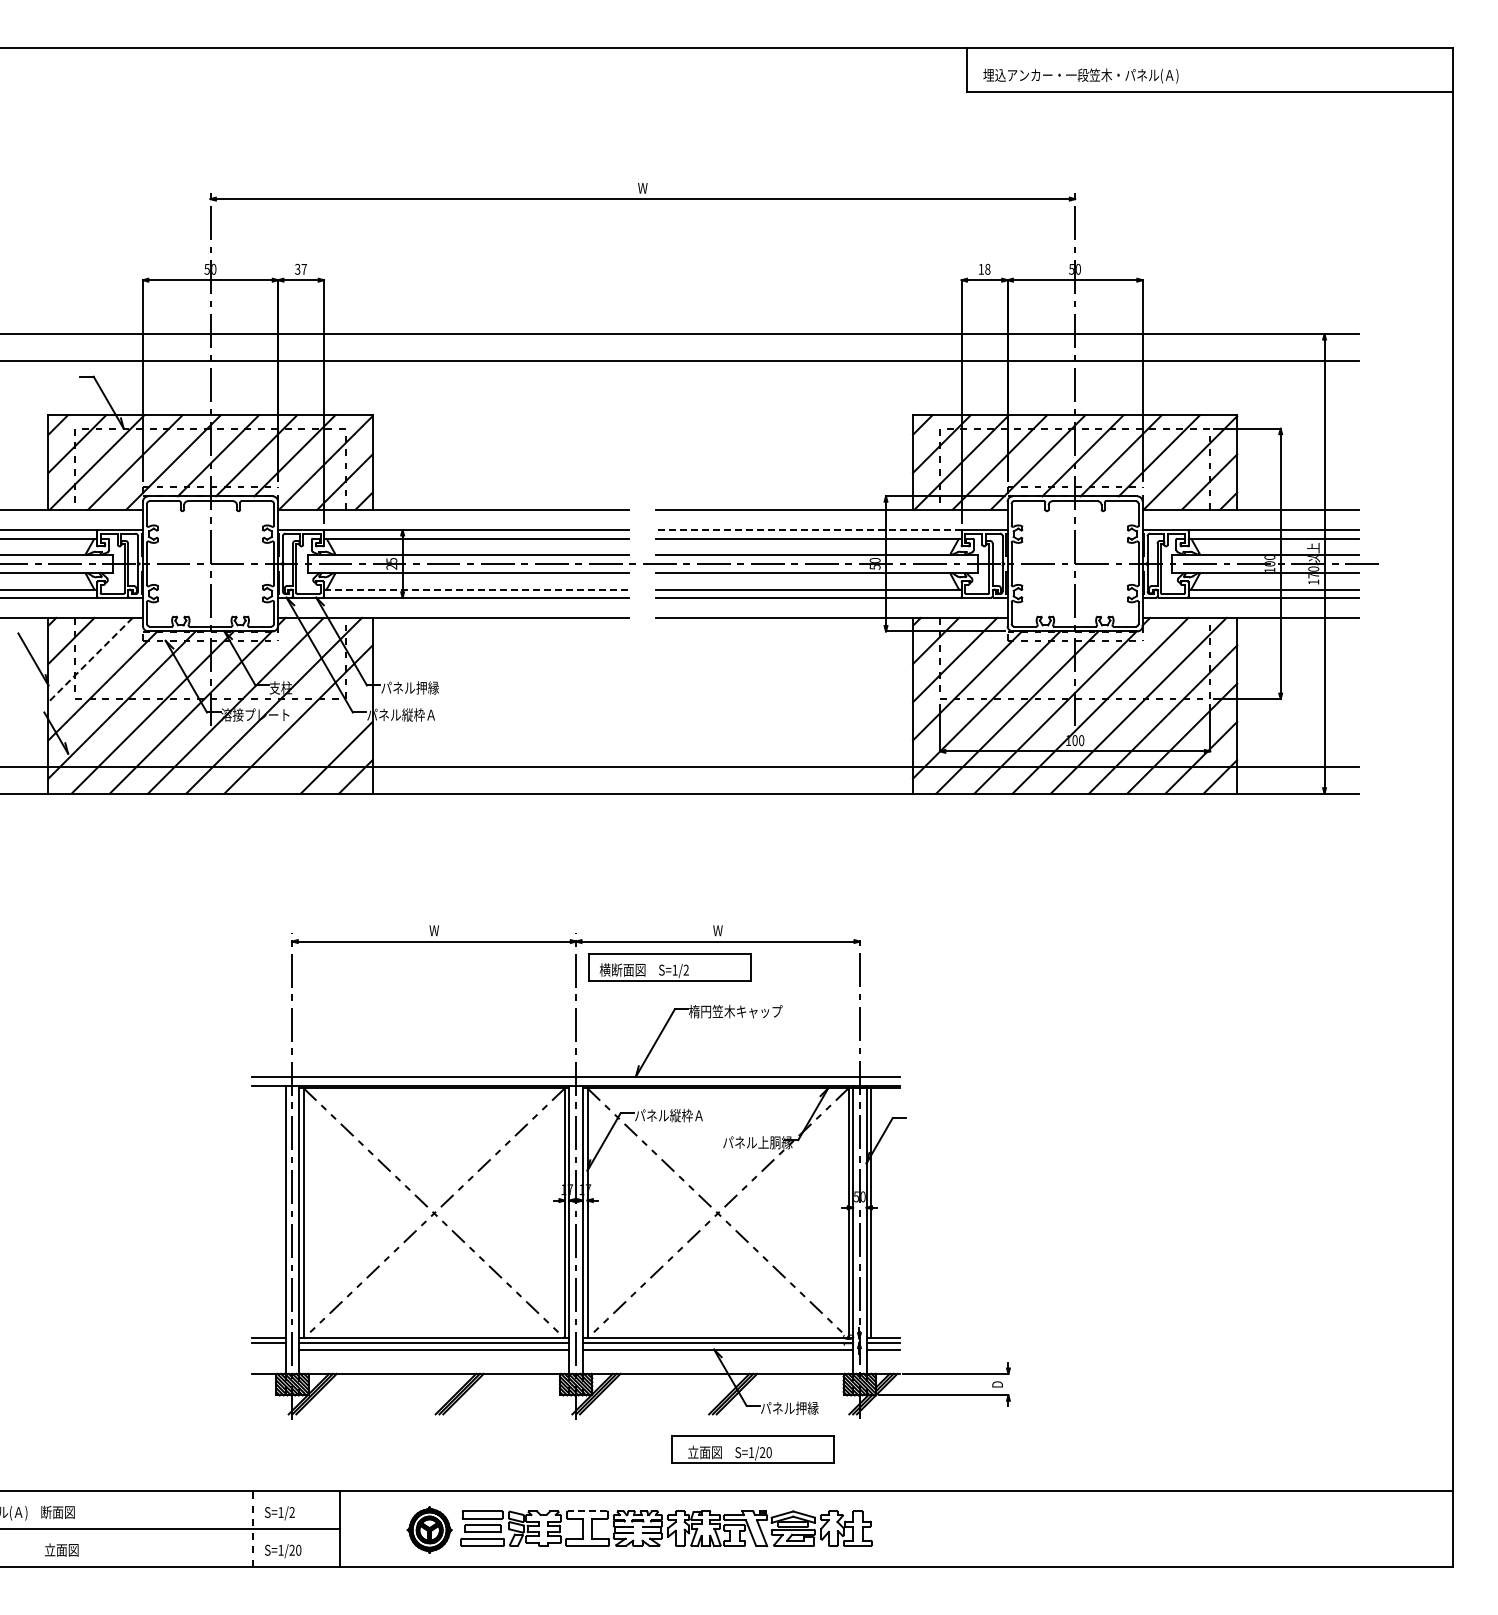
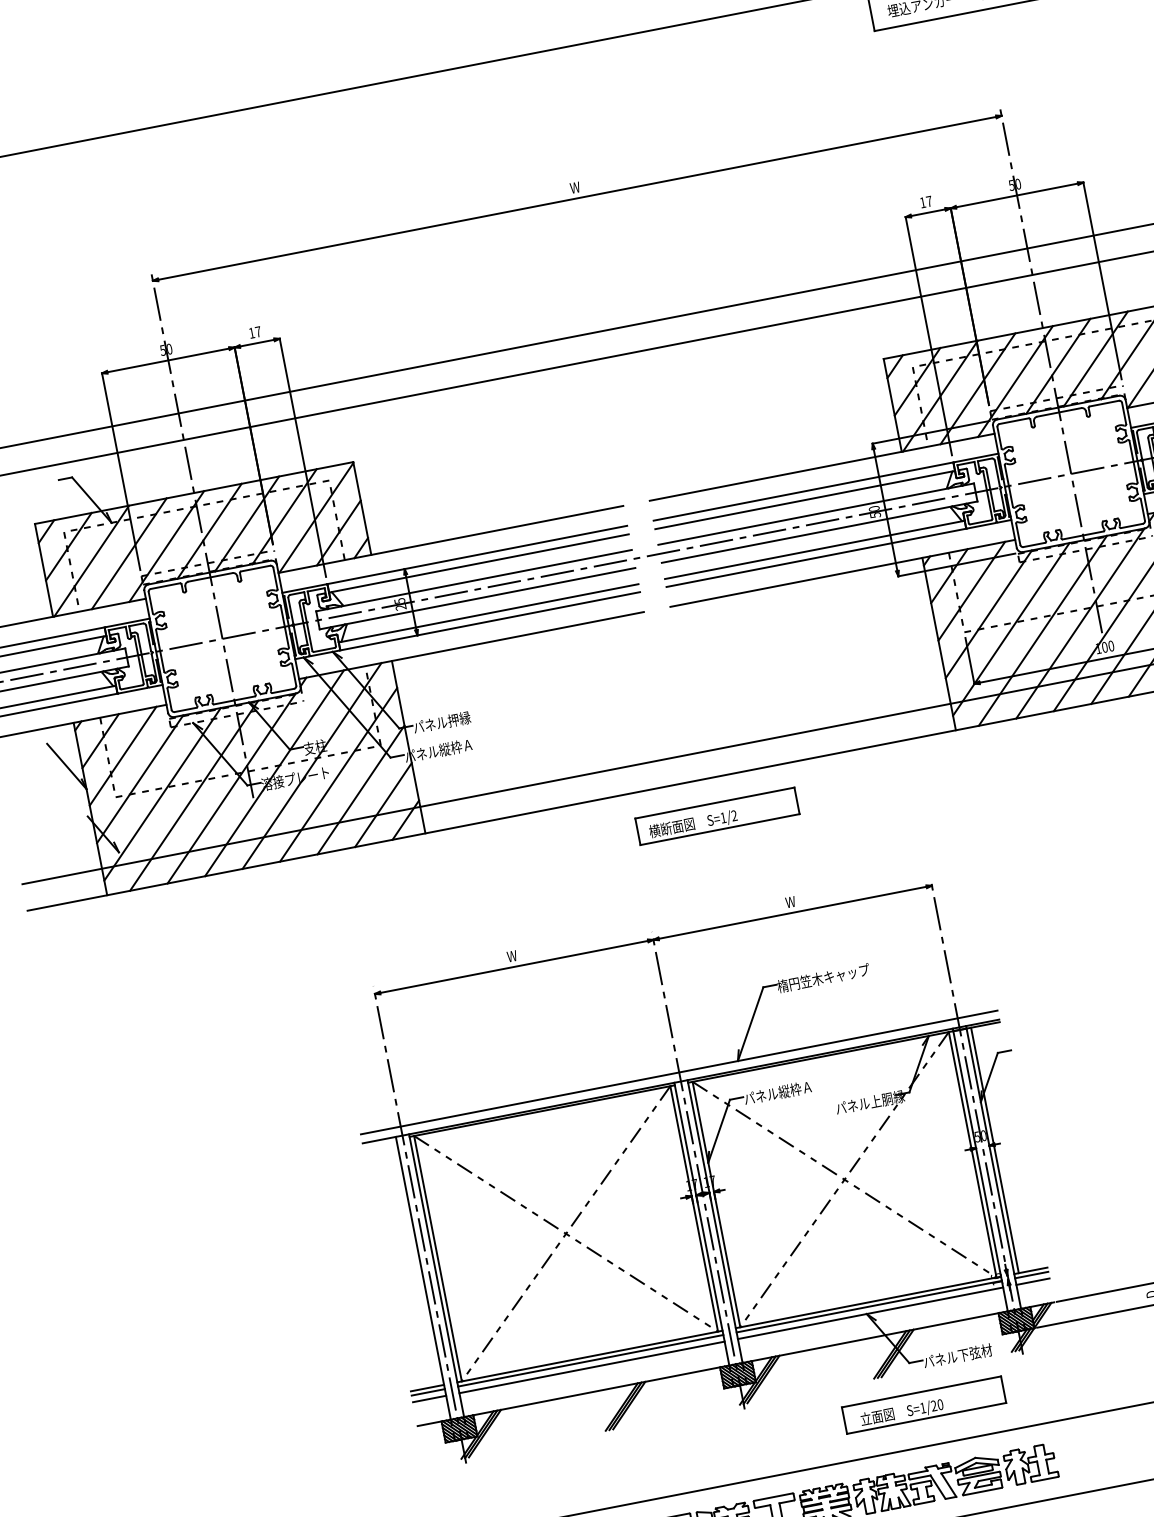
text: (297, 268) -> (251, 332), 37 -> 17
text: (987, 269) -> (929, 201), 18 -> 17
line: (808, 530) -> (803, 492), dashed -> solid
line: (476, 589) -> (488, 613), dashed -> solid
line: (90, 660) -> (123, 756), dashed -> solid
line: (317, 738) -> (360, 789), added
part: (669, 967) -> (717, 816), moved
line: (268, 1349) -> (429, 1399), added
text: (813, 1407) -> (975, 1351), パネル押縁 -> パネル下弦材
line: (587, 1511) -> (773, 1497), dashed -> solid

